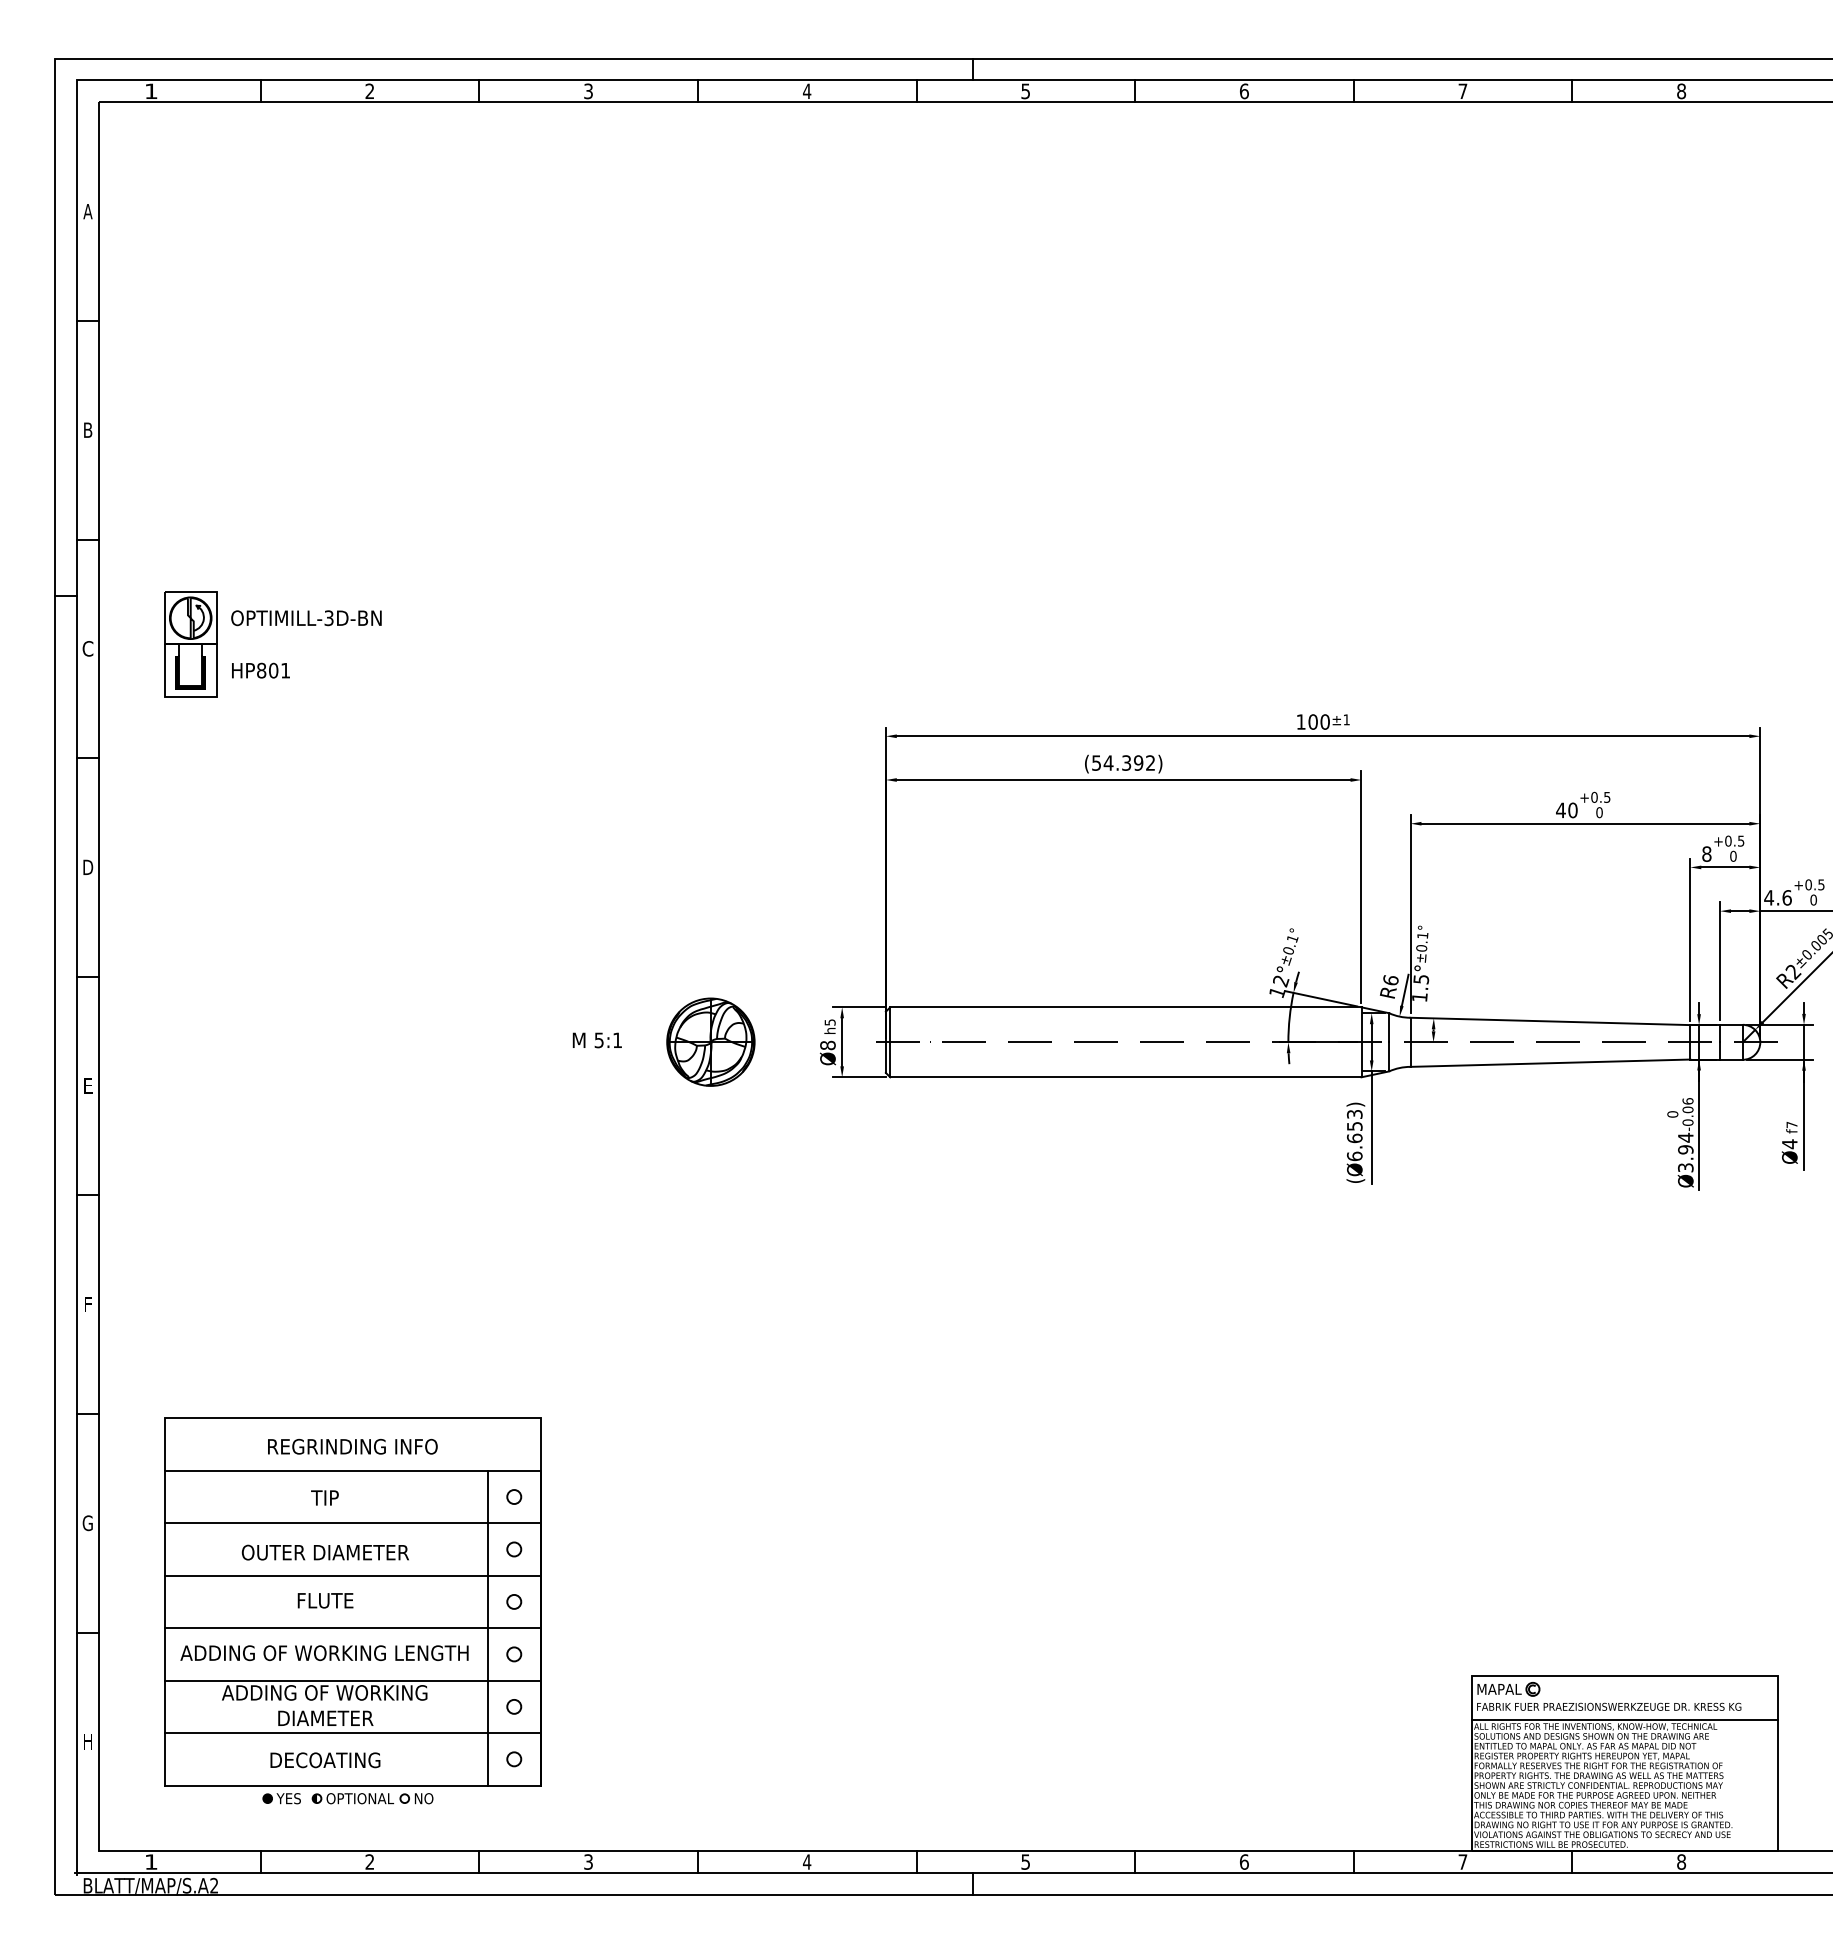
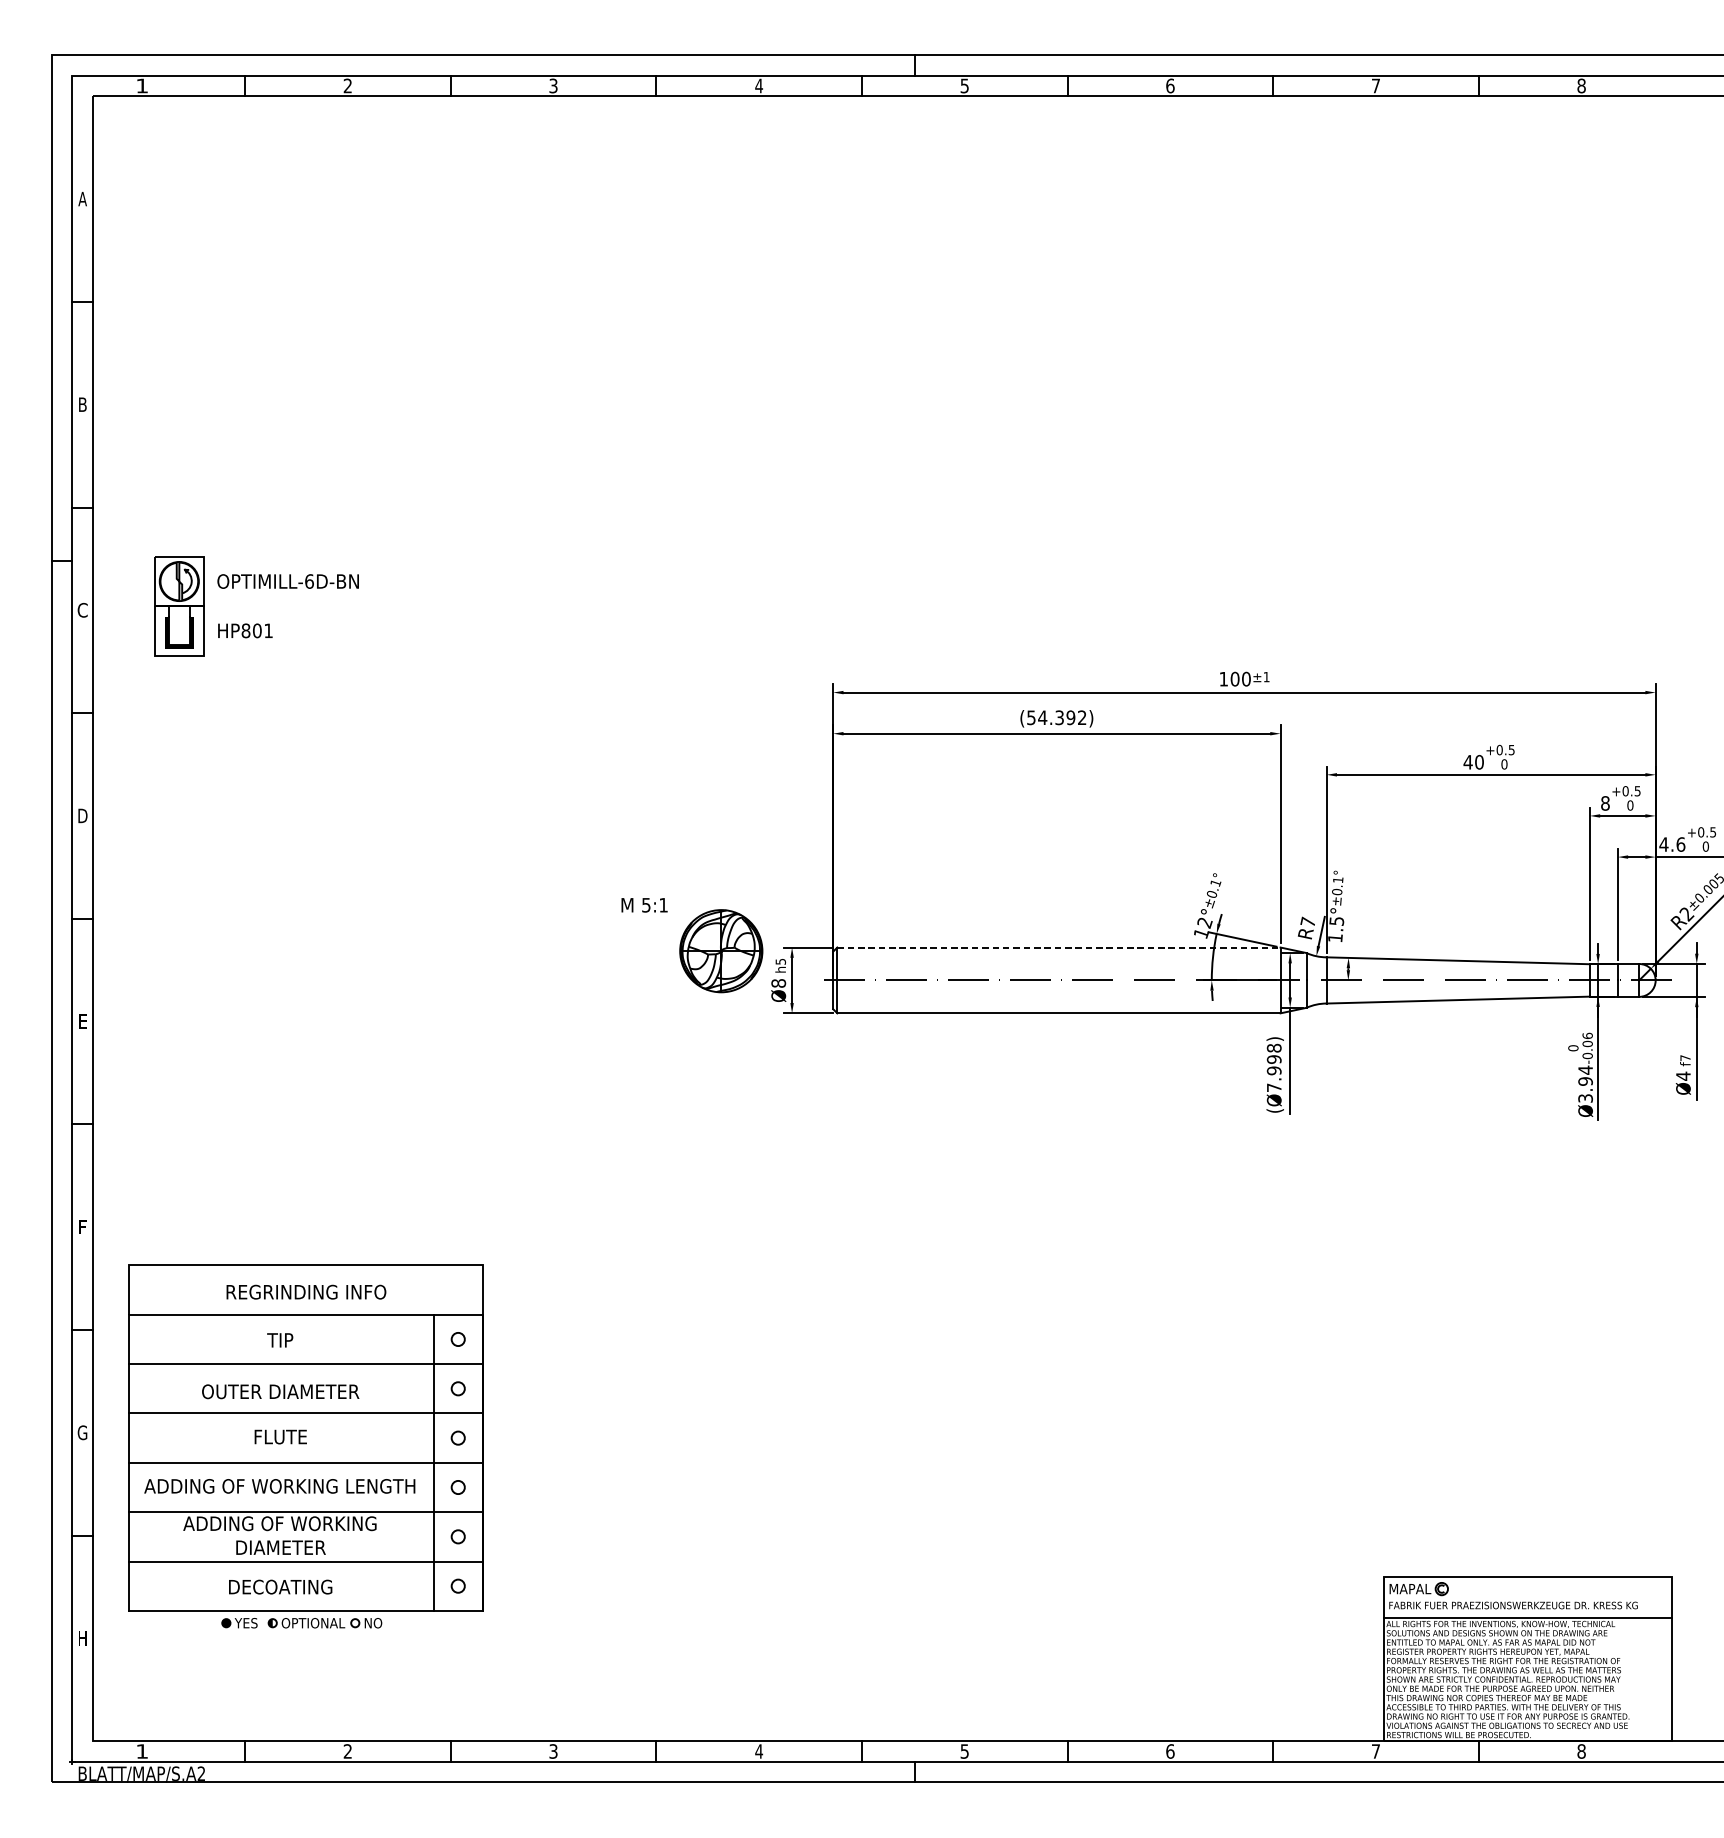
text: (328, 618) -> (308, 581), OPTIMILL-3D-BN -> OPTIMILL-6D-BN
text: (1390, 979) -> (1307, 921), R6 -> R7
line: (1125, 1007) -> (1058, 947), solid -> dashed
text: (596, 1040) -> (643, 905), moved
part: (710, 1041) -> (720, 950), moved
text: (1354, 1135) -> (1273, 1068), (Ø6.653) -> (Ø7.998)
part: (352, 1610) -> (306, 1446), moved

